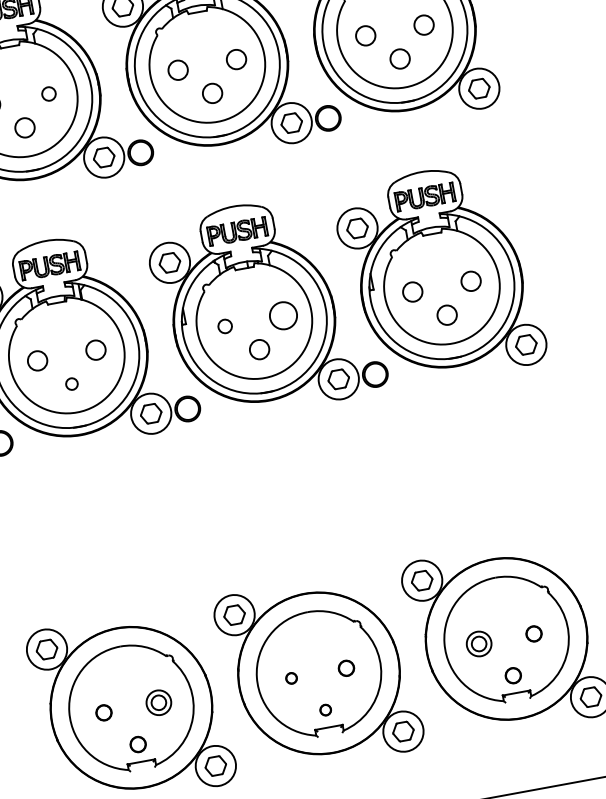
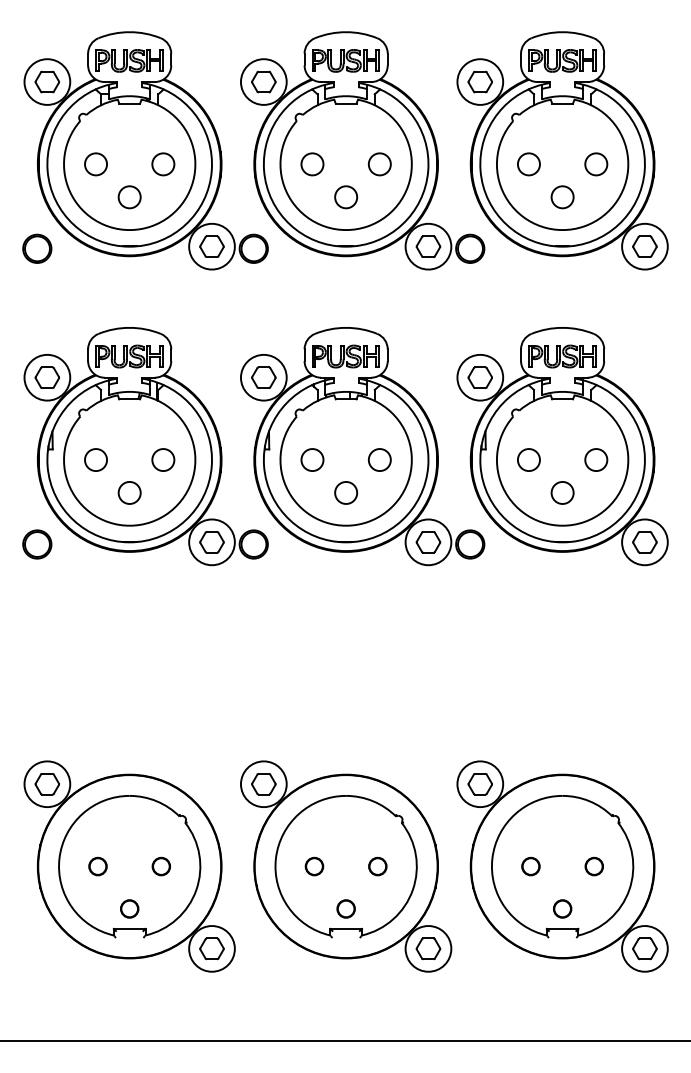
circle: (49, 94) -> (163, 164), size x1.43
circle: (283, 315) -> (379, 459), size x0.71
circle: (225, 326) -> (312, 459), size x1.43
circle: (71, 383) -> (129, 492), size x1.67
circle: (478, 644) -> (530, 866), size x0.62
part: (291, 678) -> (314, 866), size x1.43
circle: (159, 702) -> (161, 866), size x0.62
circle: (325, 709) -> (345, 908), size x1.43

